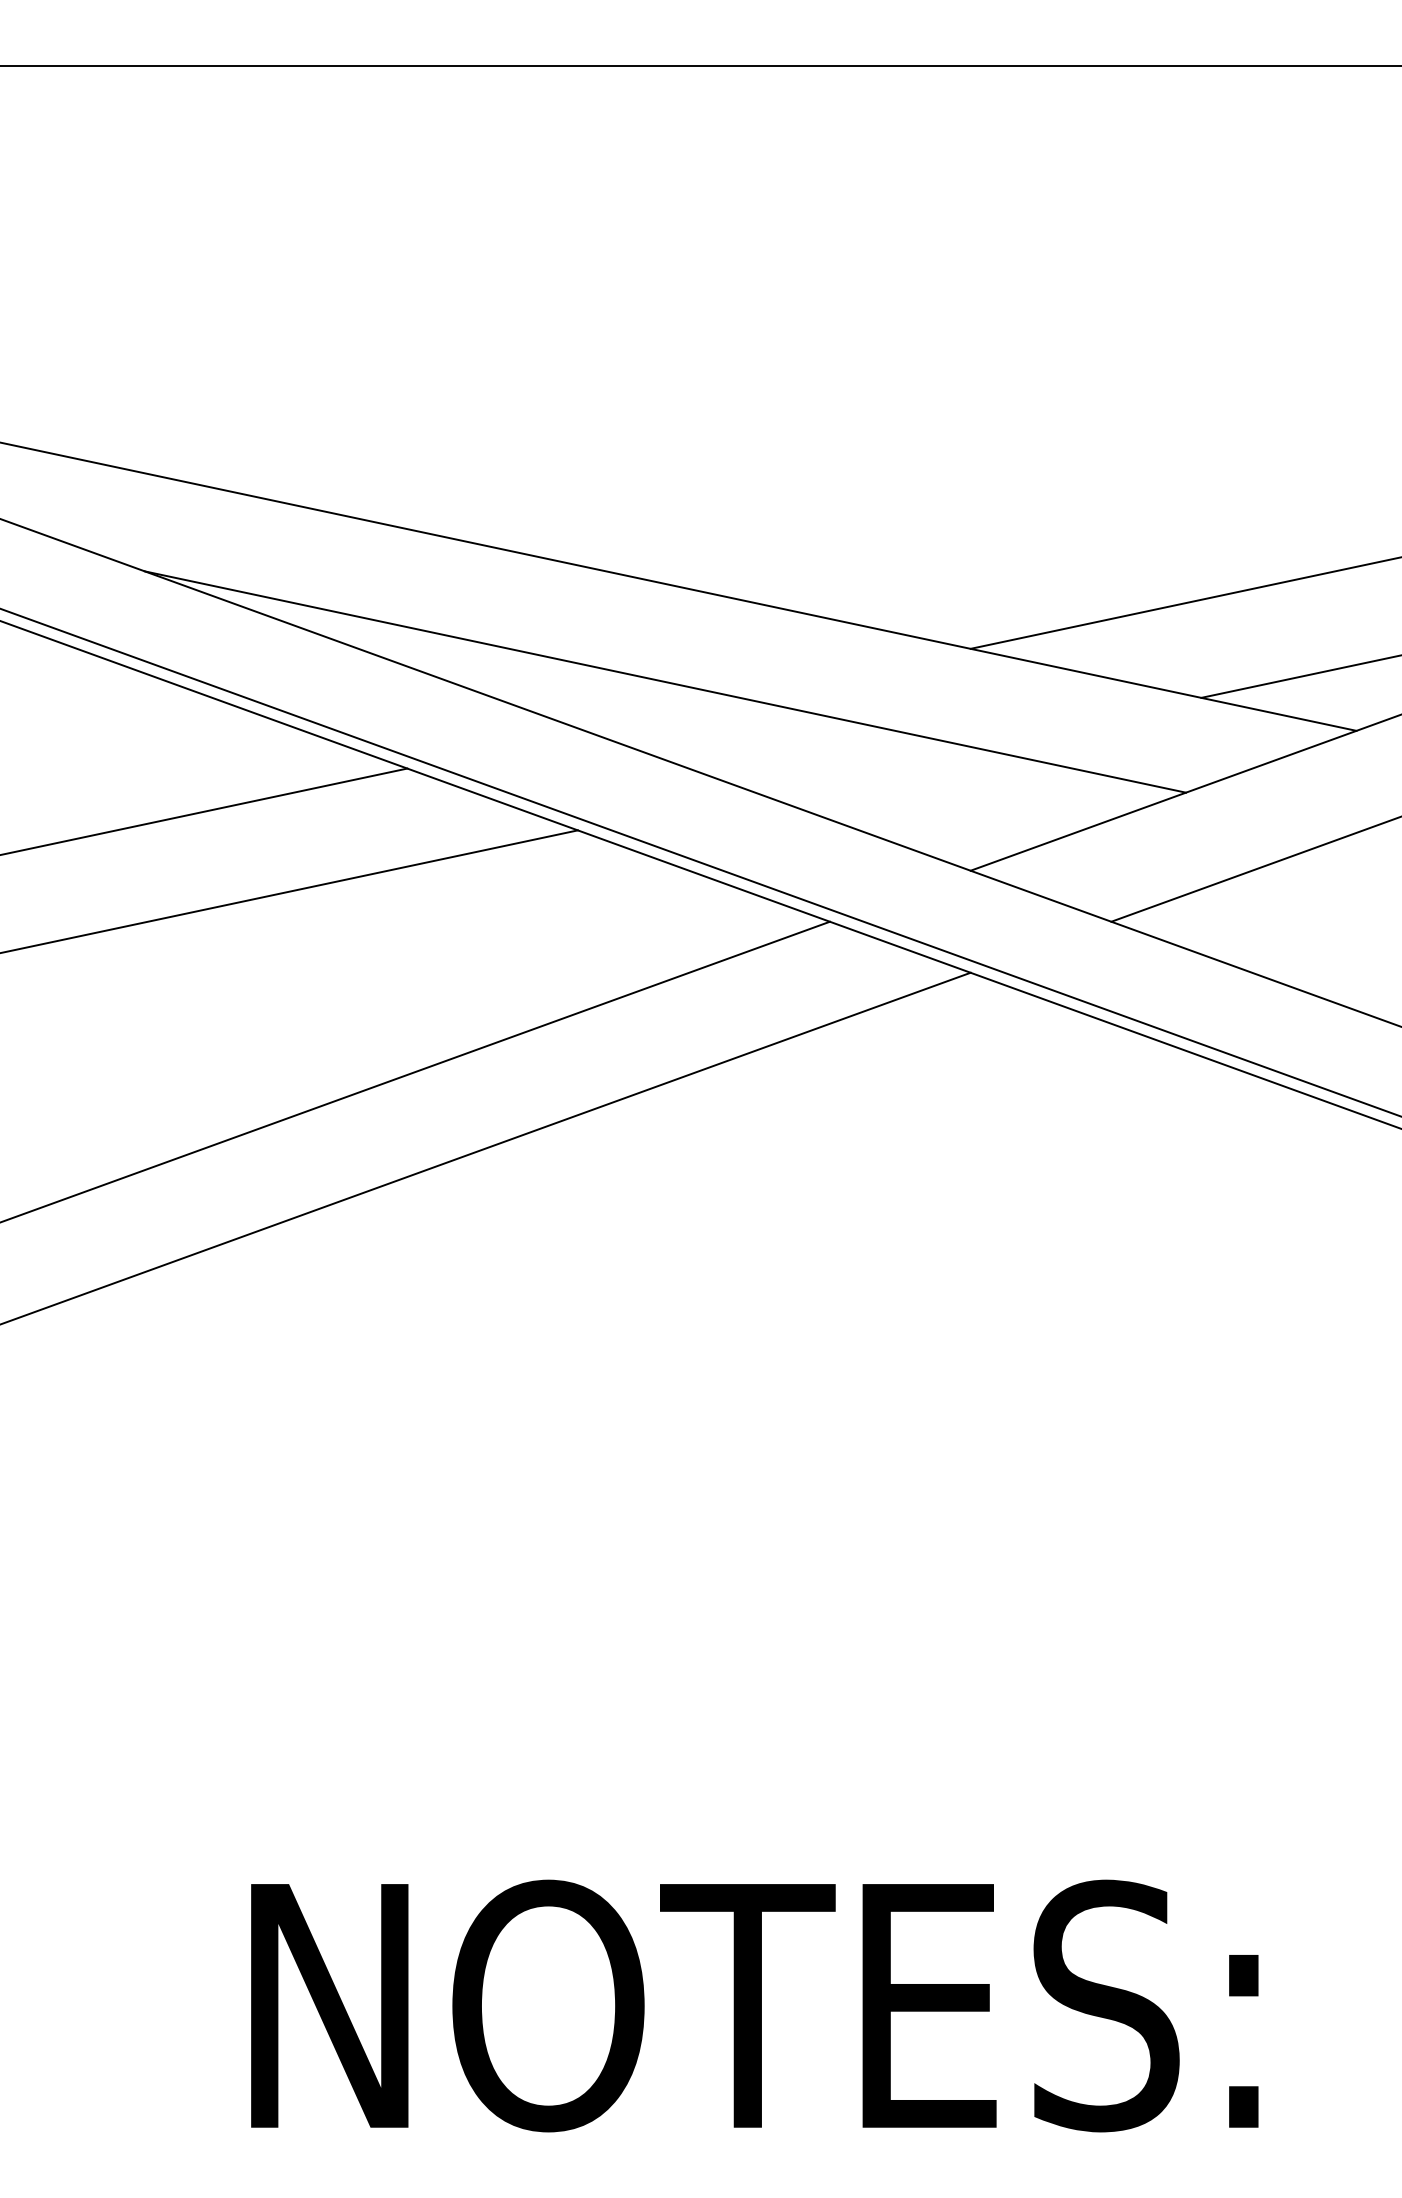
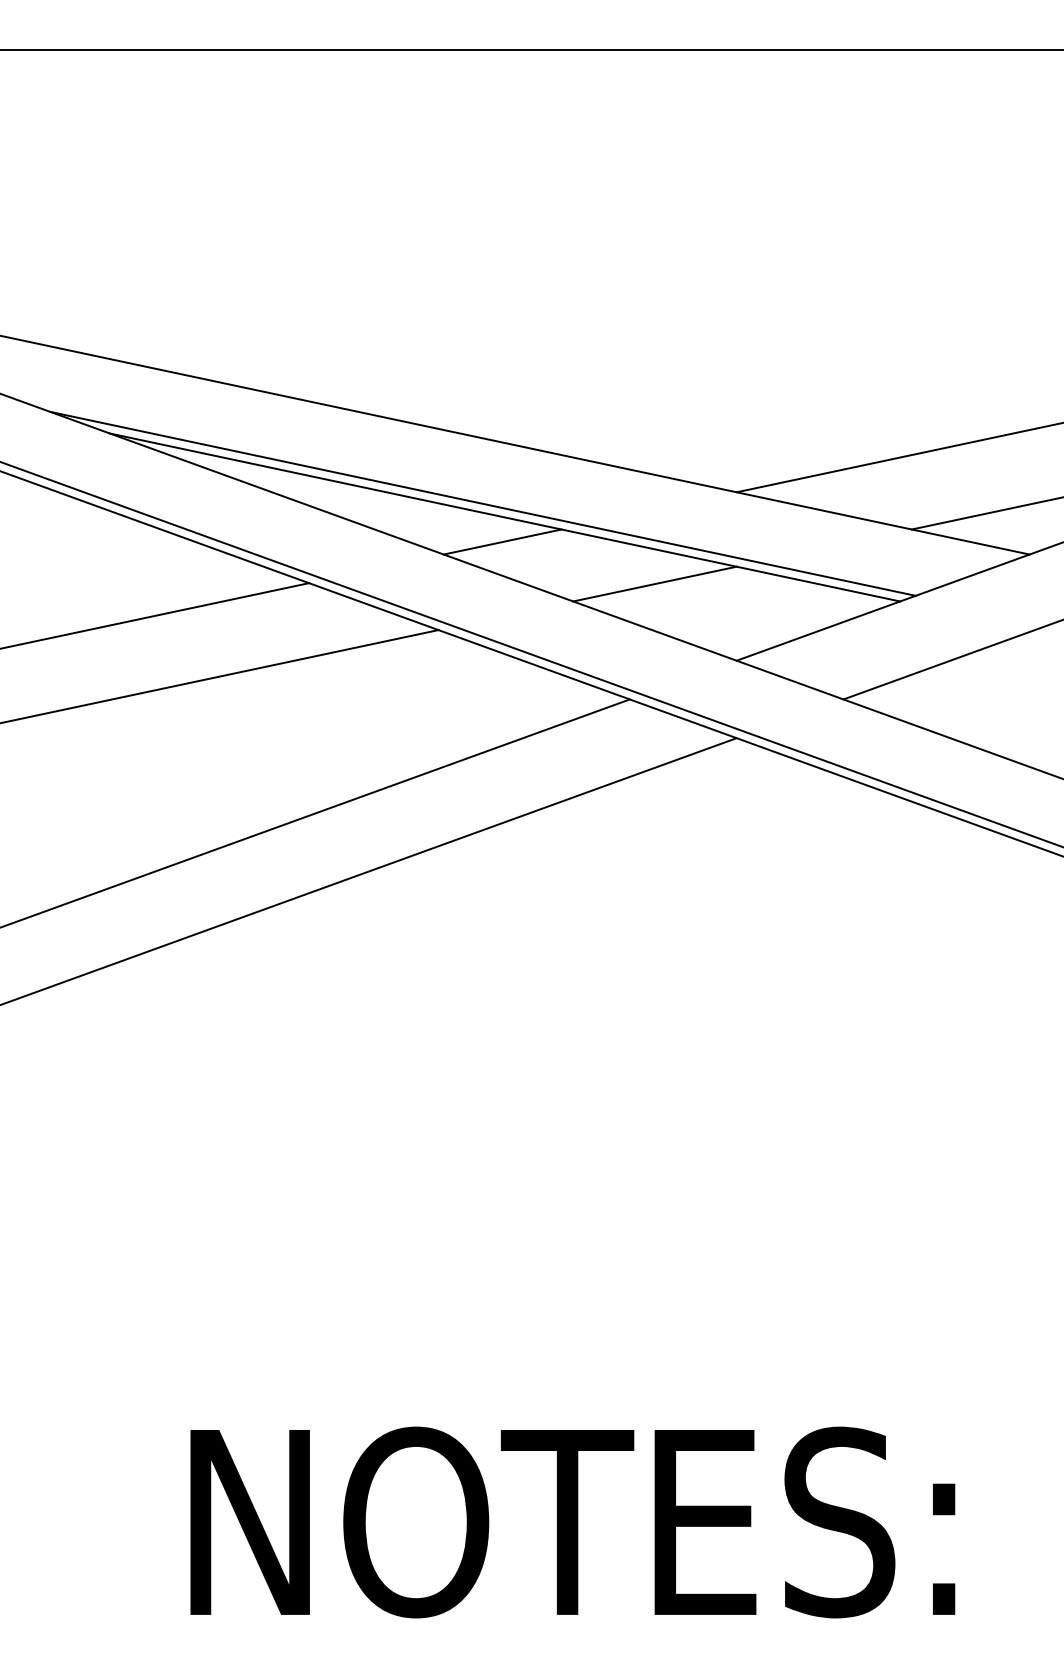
line: (636, 663) -> (483, 503), added
line: (661, 713) -> (502, 541), added
line: (862, 769) -> (654, 583), added

